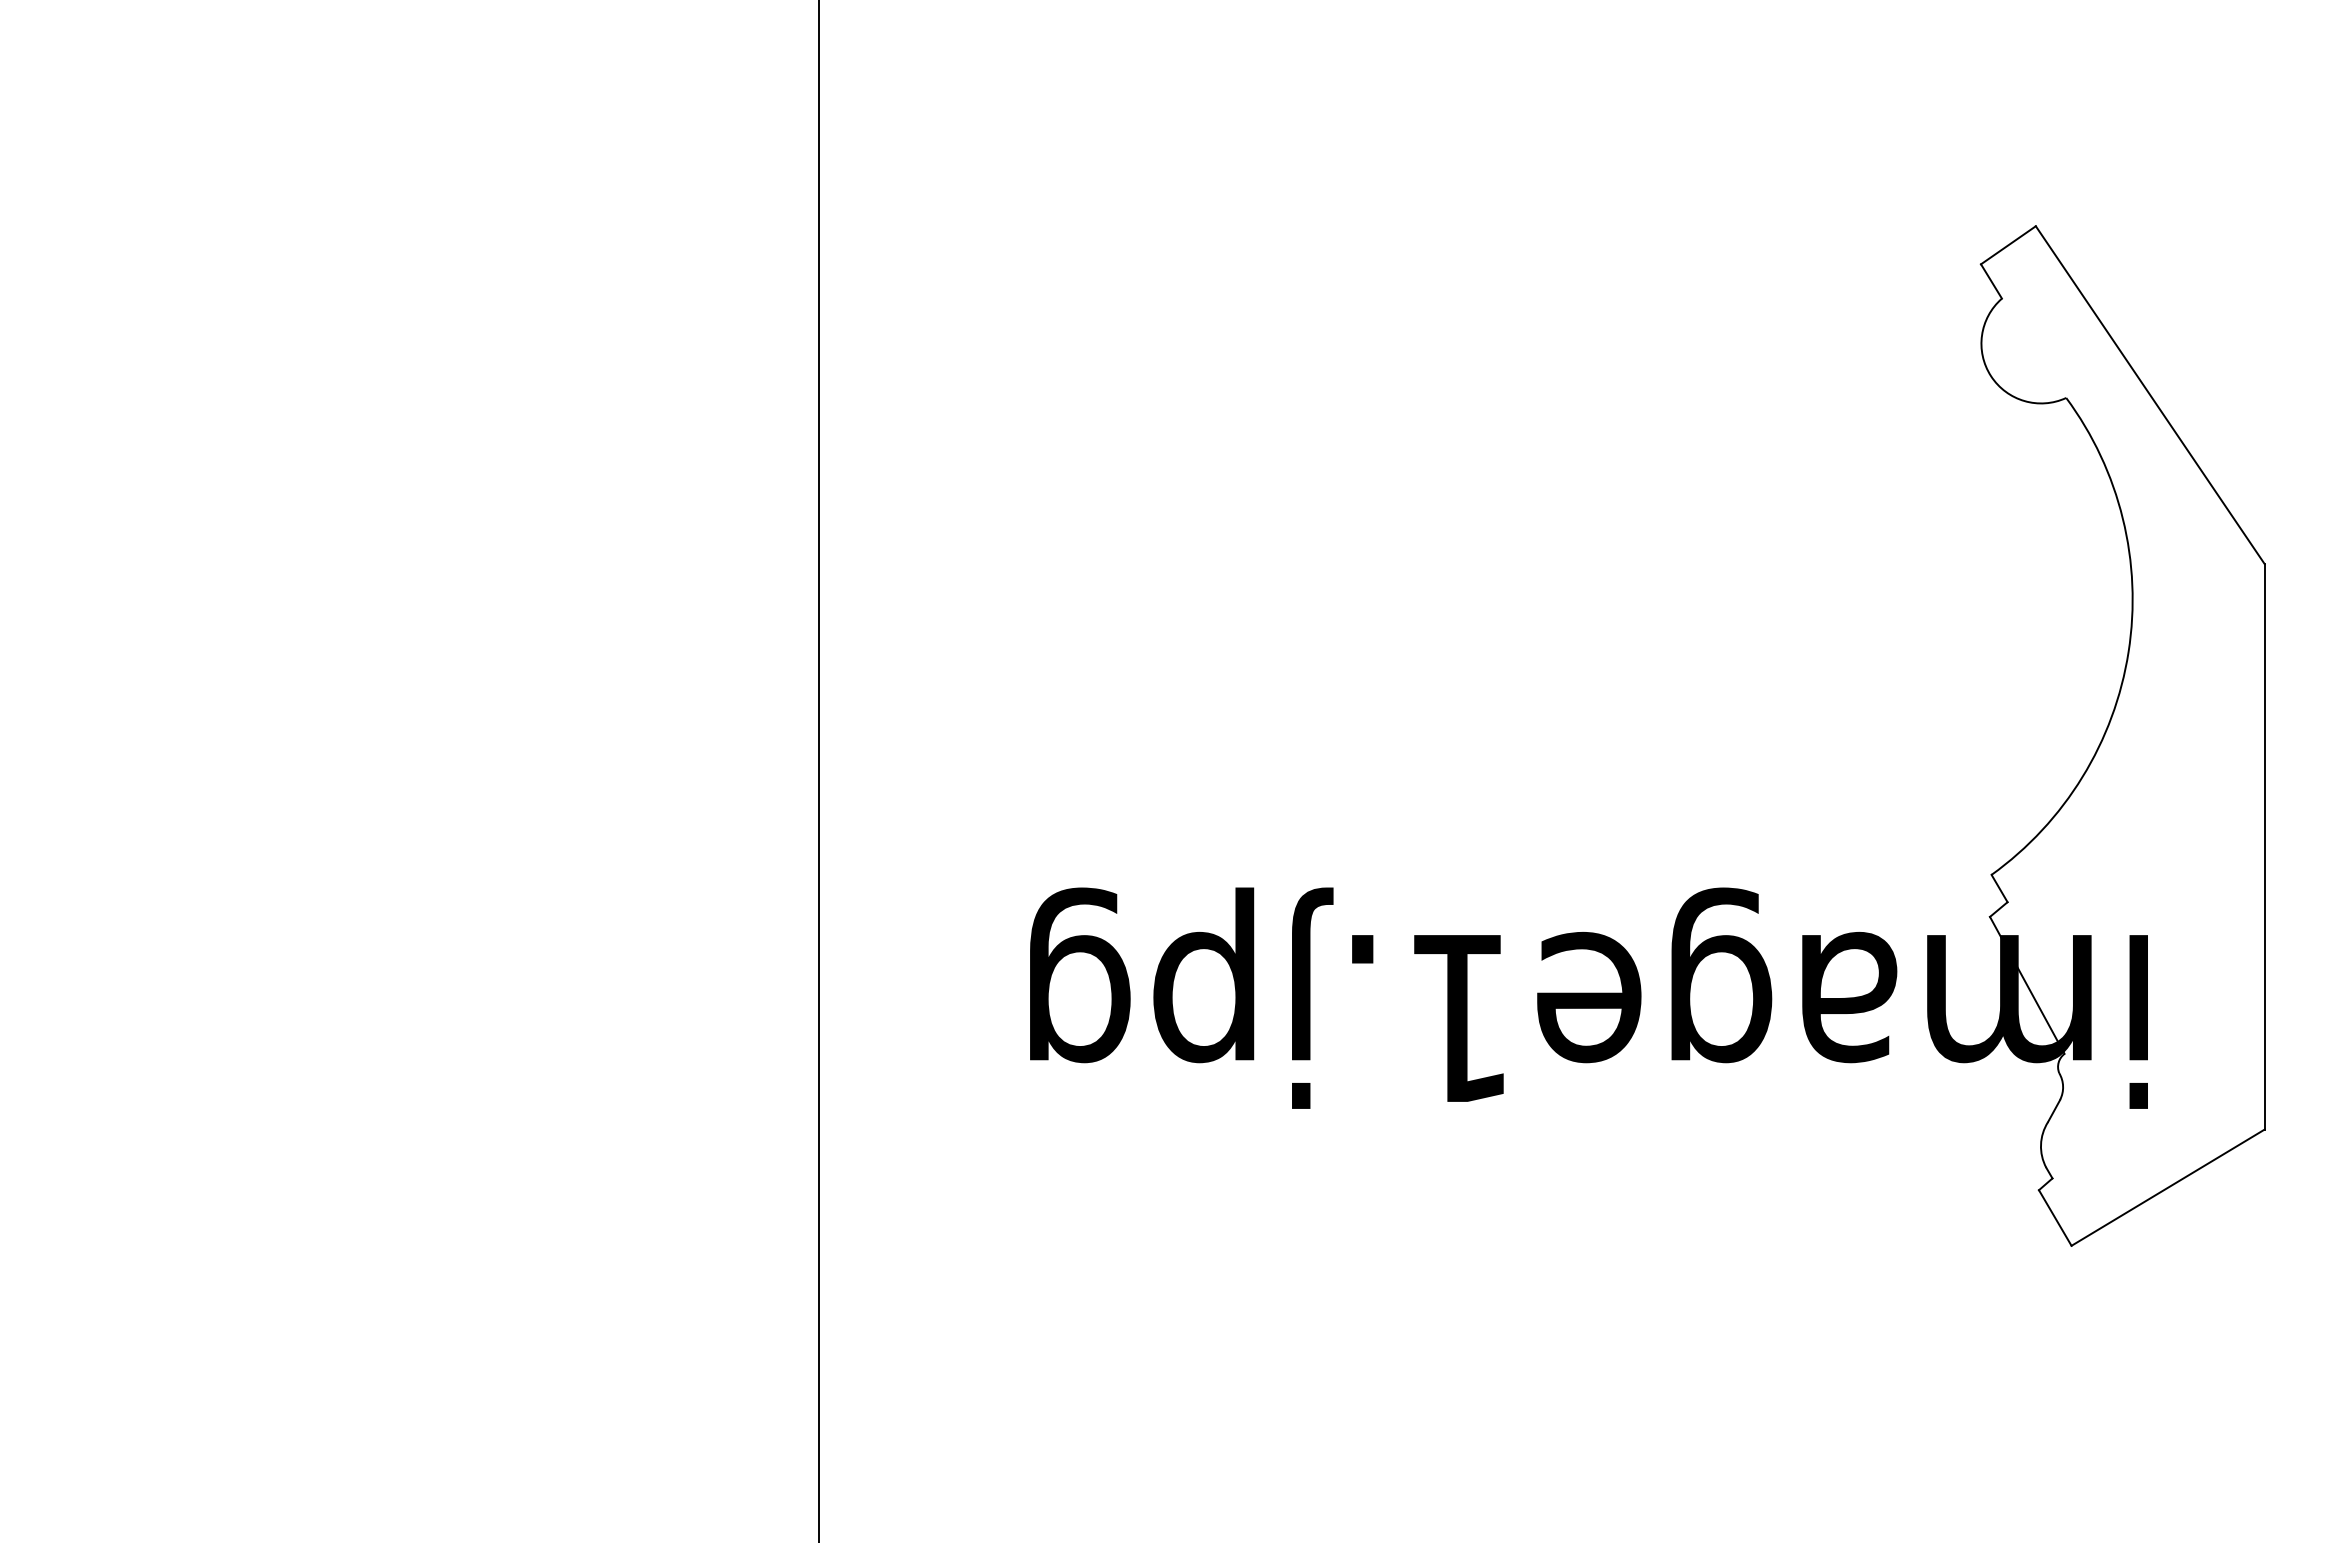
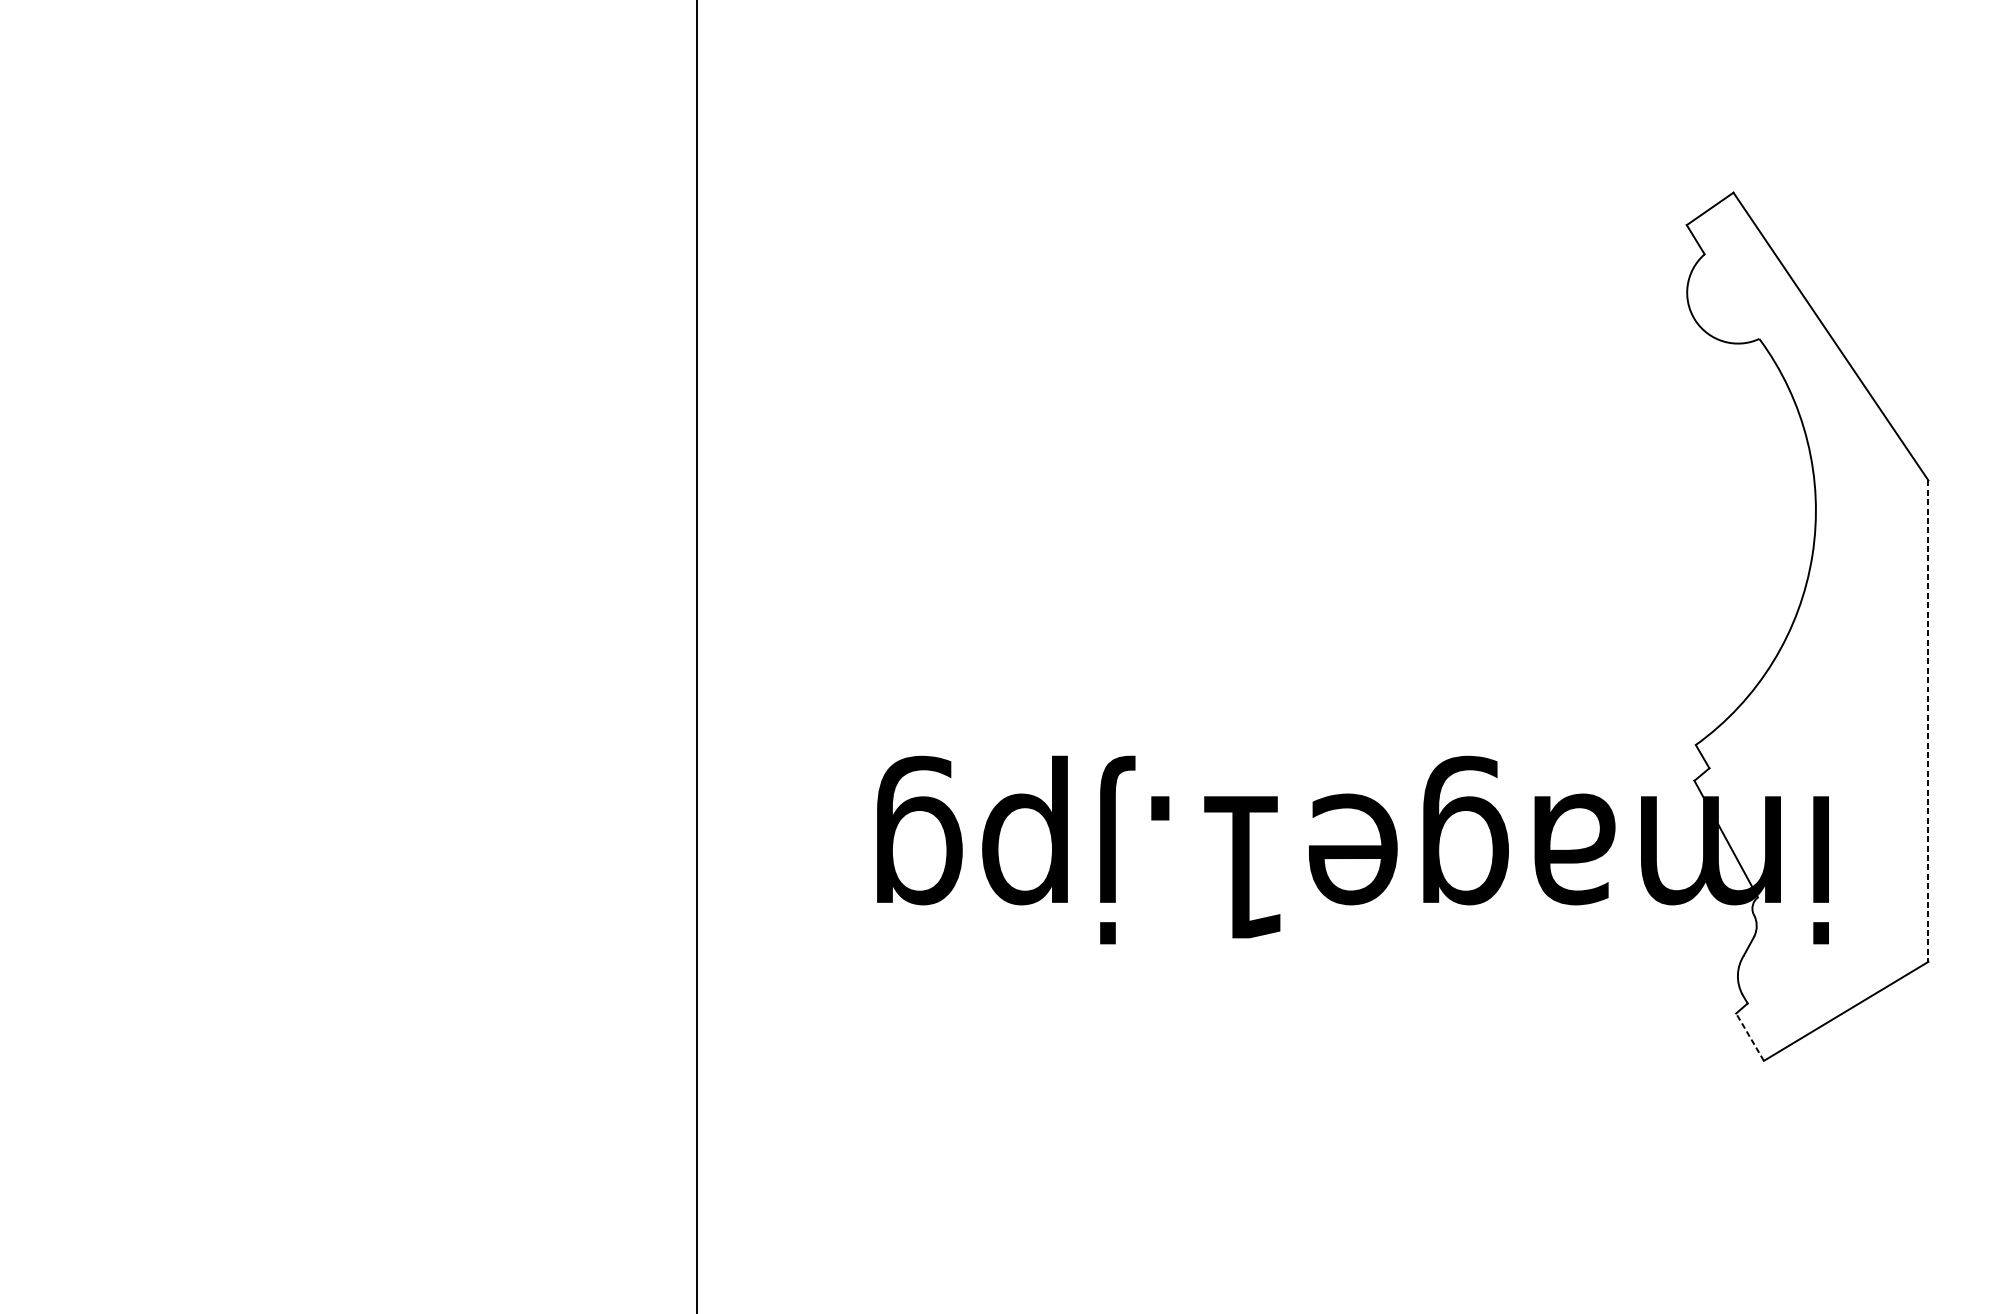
line: (2264, 846) -> (1928, 720), solid -> dashed
line: (2055, 1217) -> (1750, 1036), solid -> dashed

